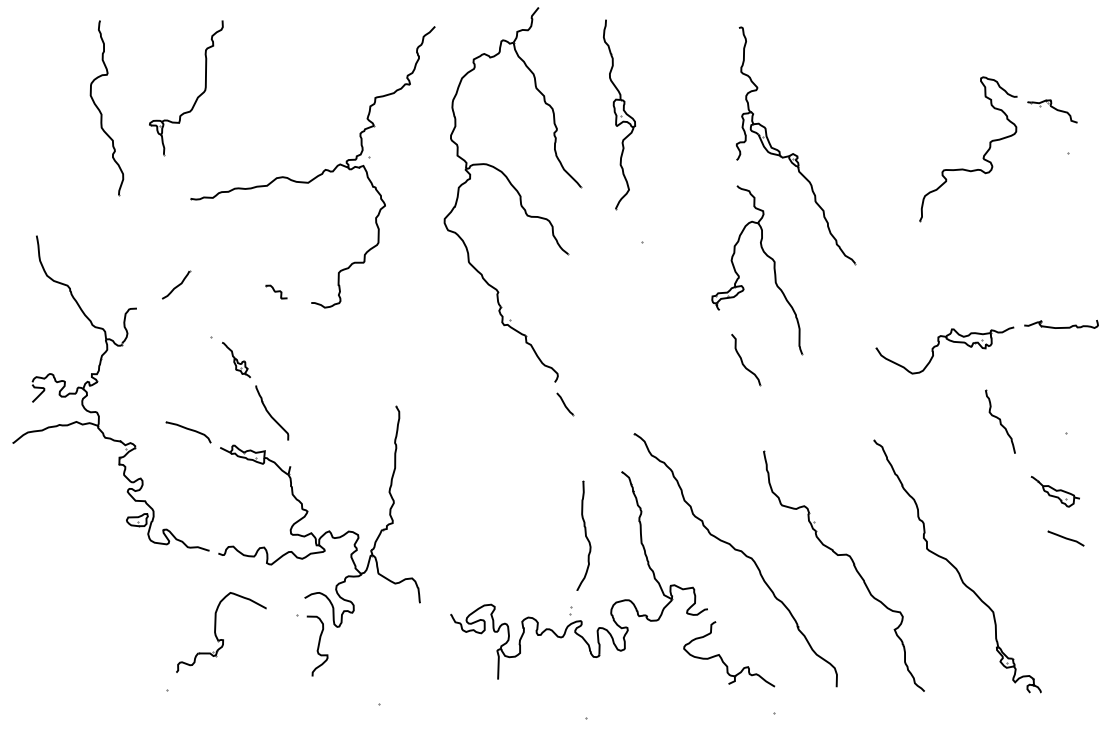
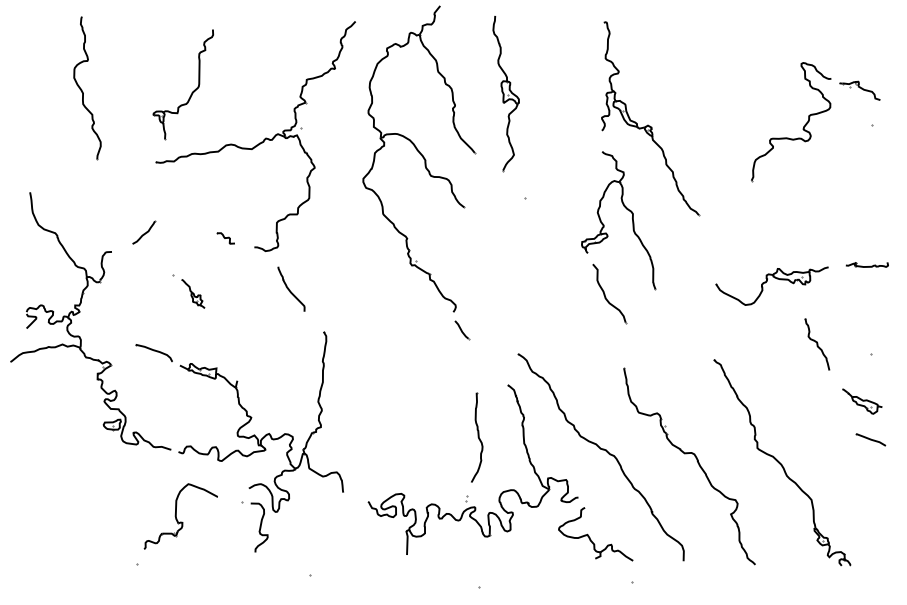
part: (196, 97) -> (191, 92), moved
part: (1060, 323) -> (866, 264), size x0.7
part: (745, 360) -> (609, 294), size x1.4
curve: (269, 412) -> (289, 288), moved

